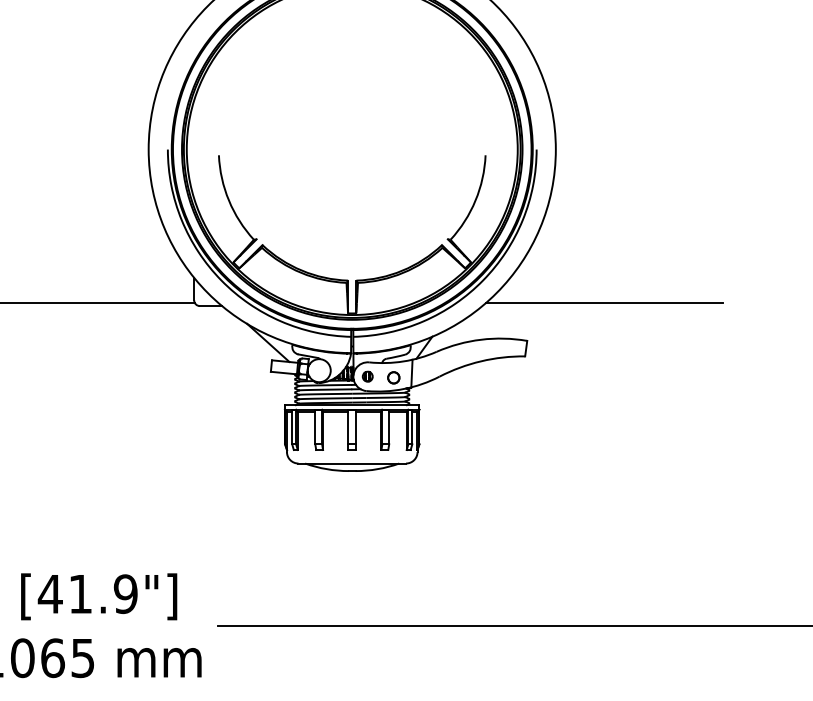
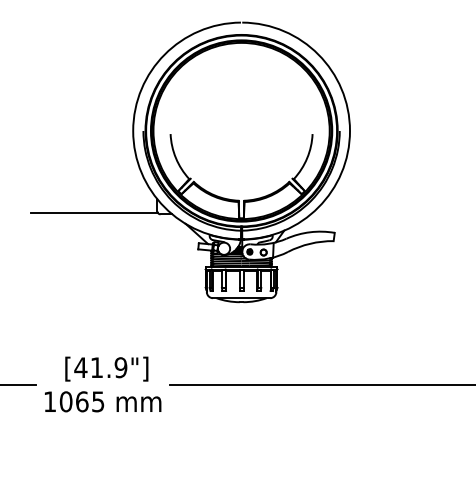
line: (603, 302) -> (375, 212), removed

